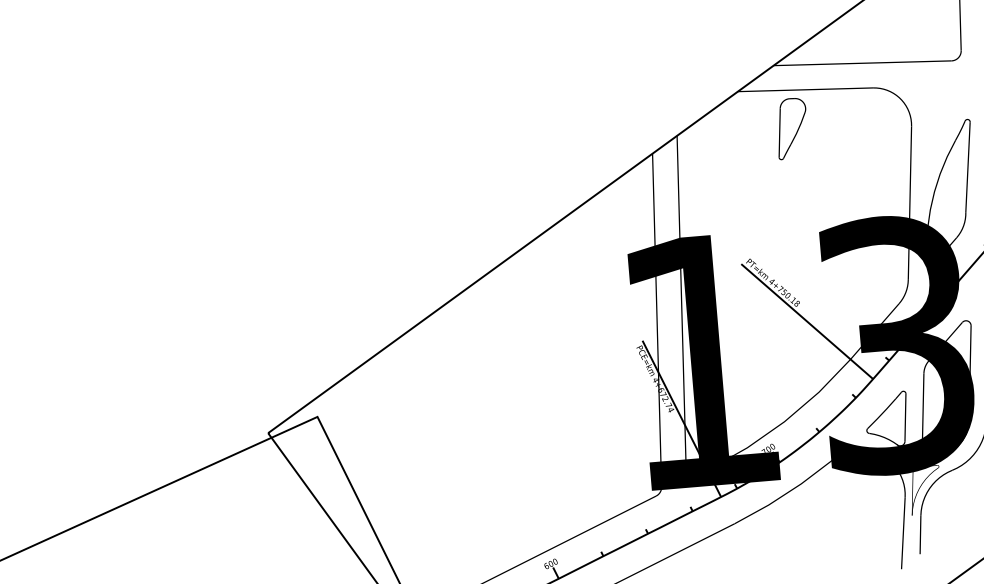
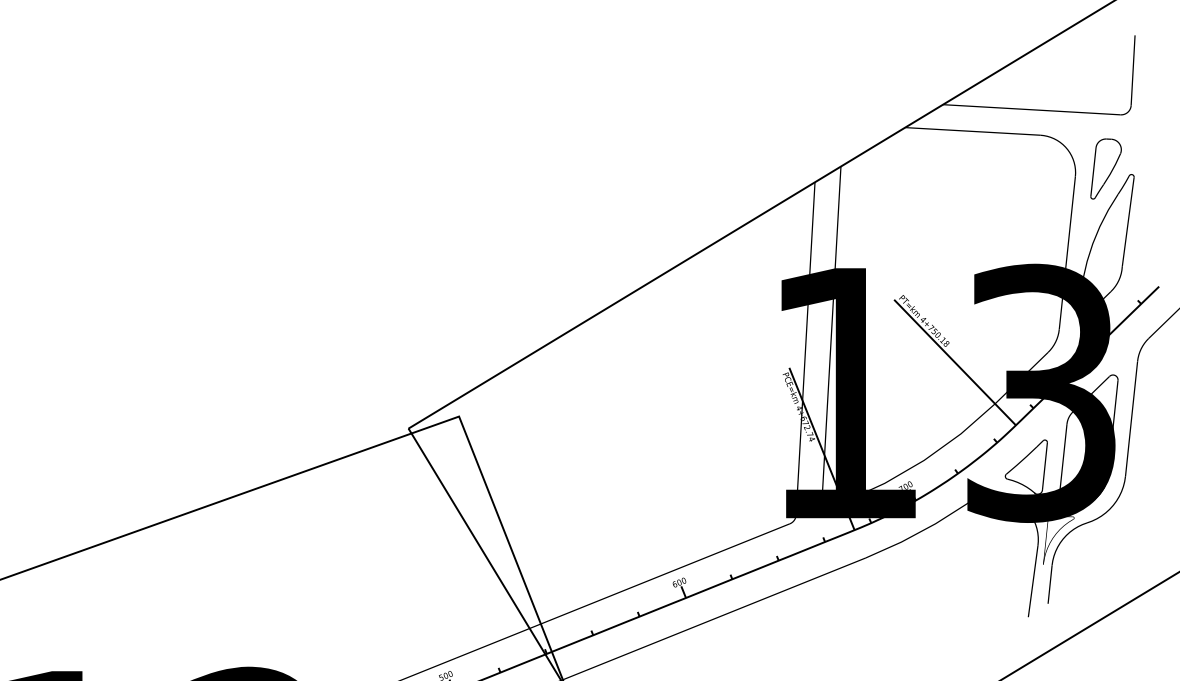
part: (791, 128) -> (1105, 168), moved

